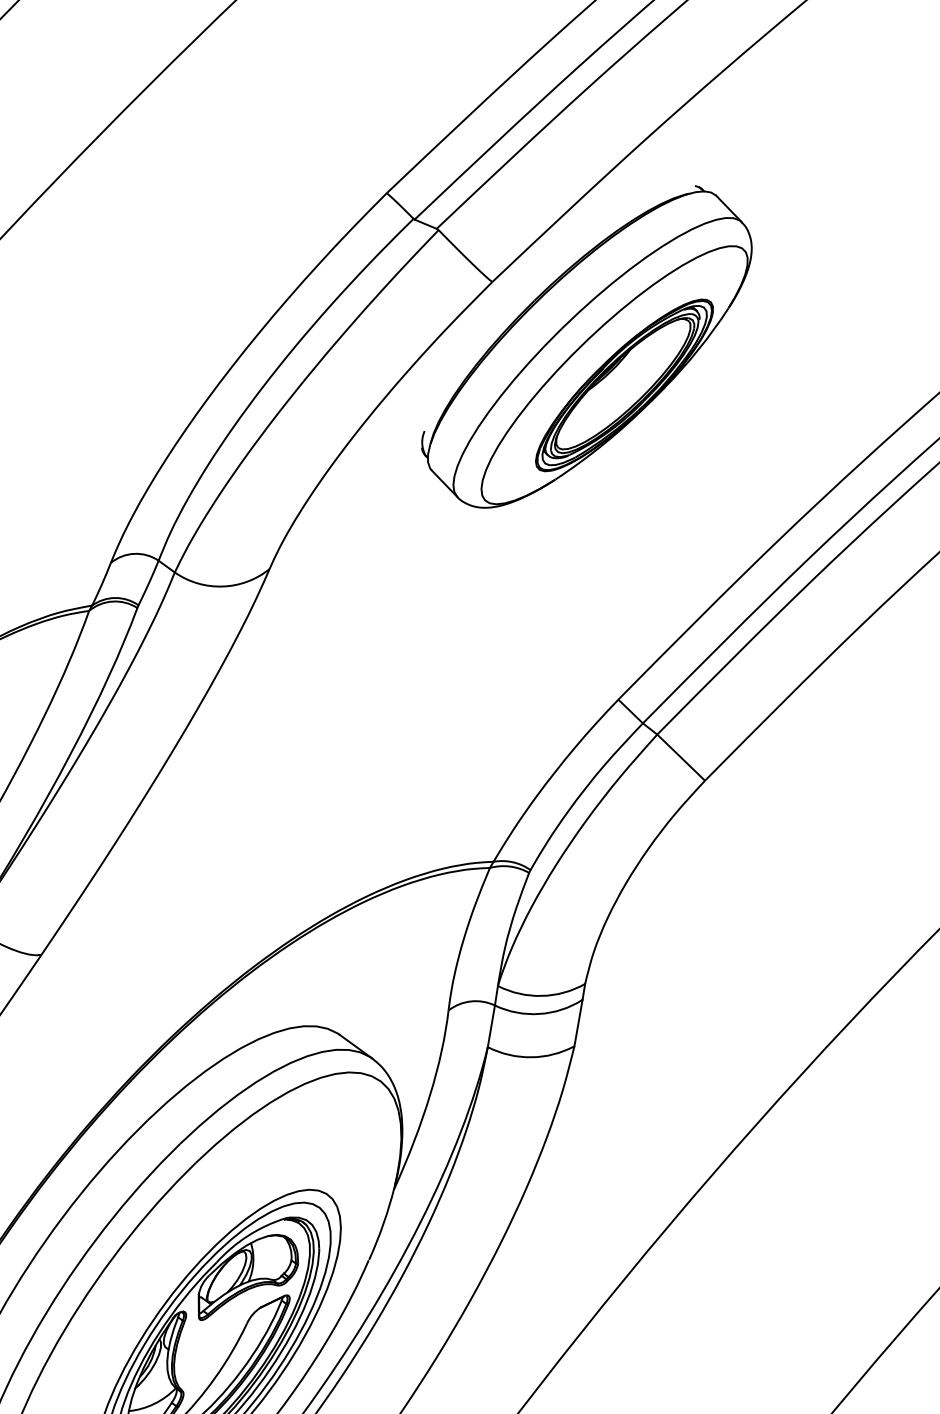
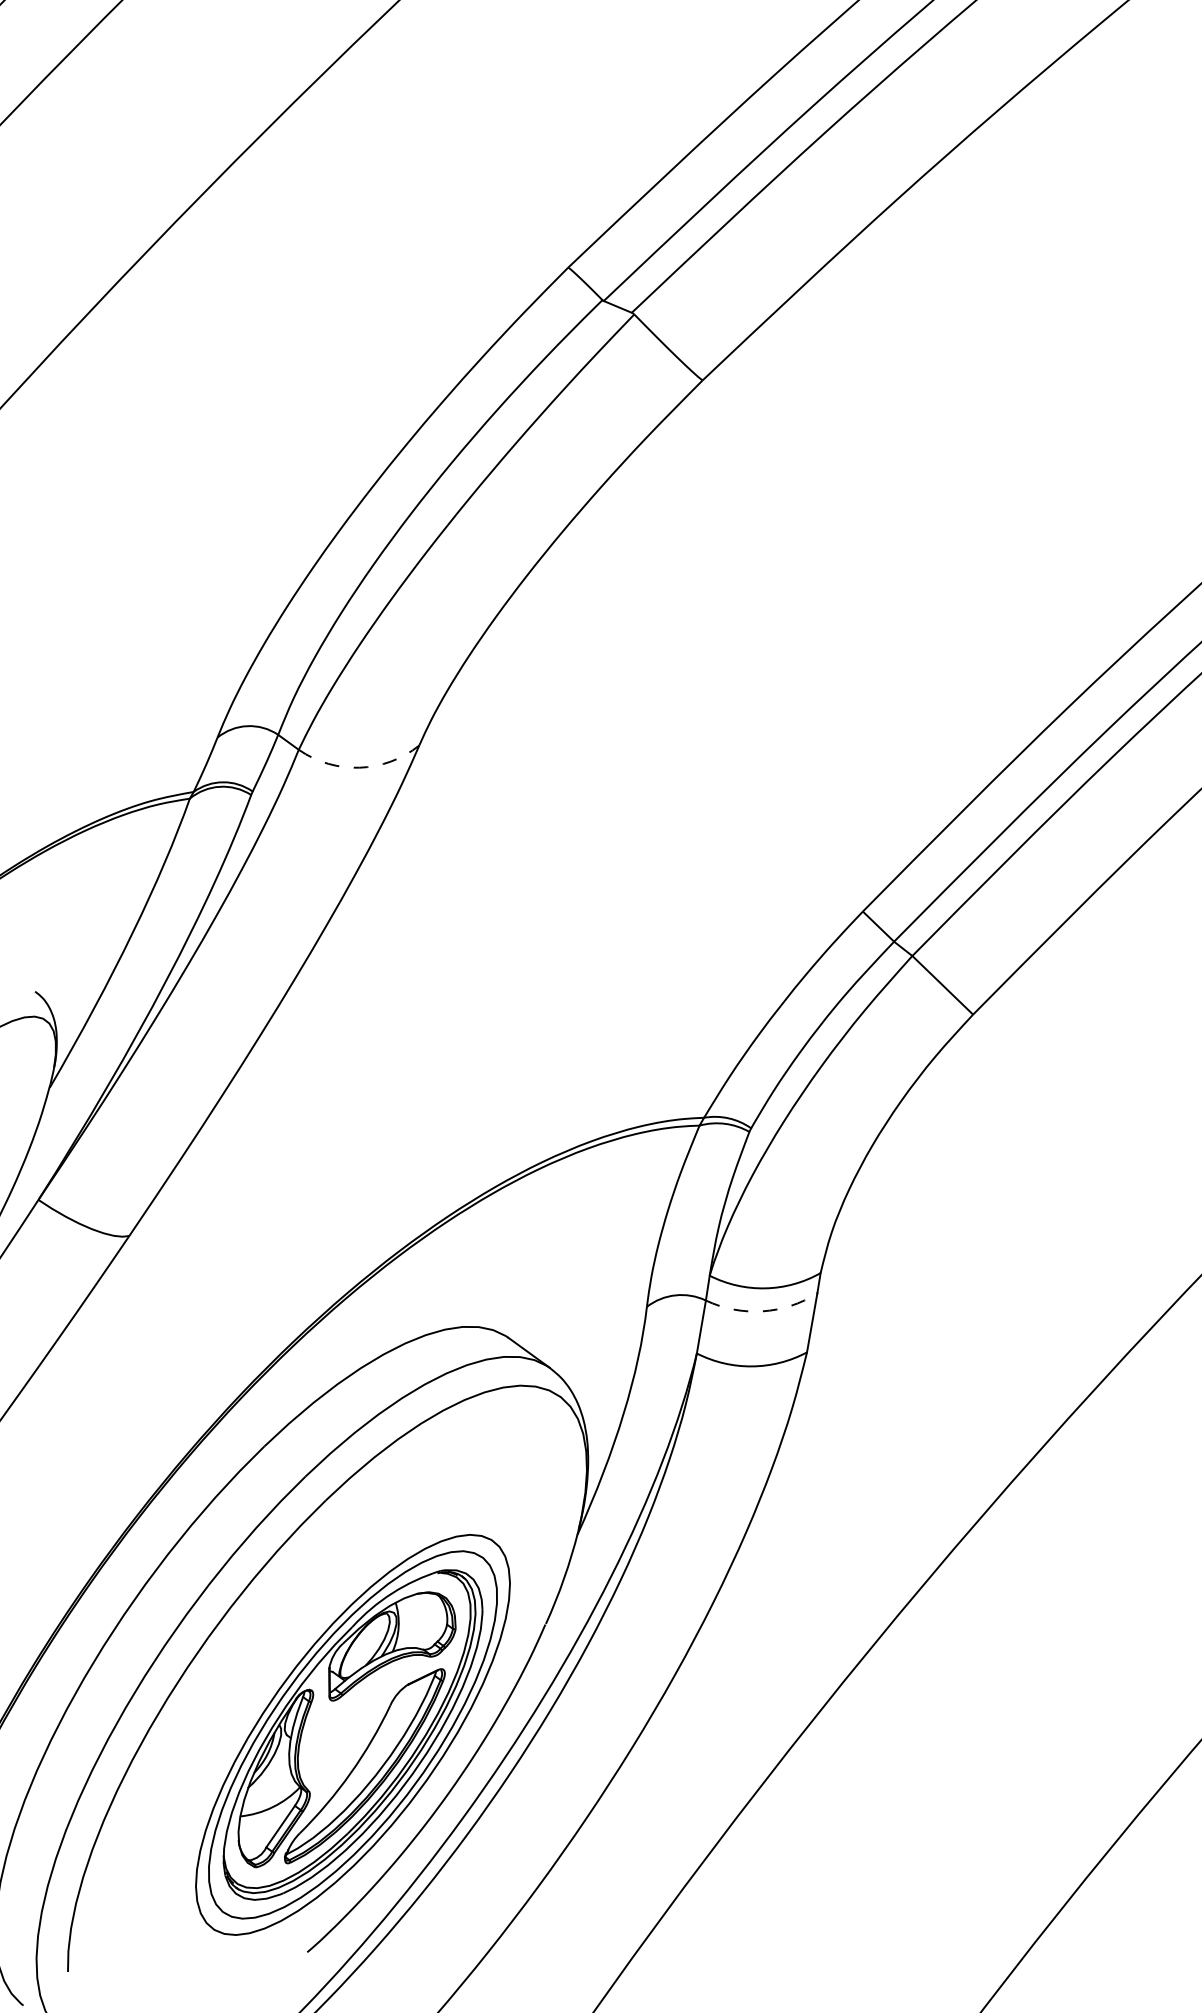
part: (586, 346) -> (822, 462), removed
arc: (222, 586) -> (359, 767), solid -> dashed
arc: (539, 1014) -> (762, 1311), solid -> dashed

